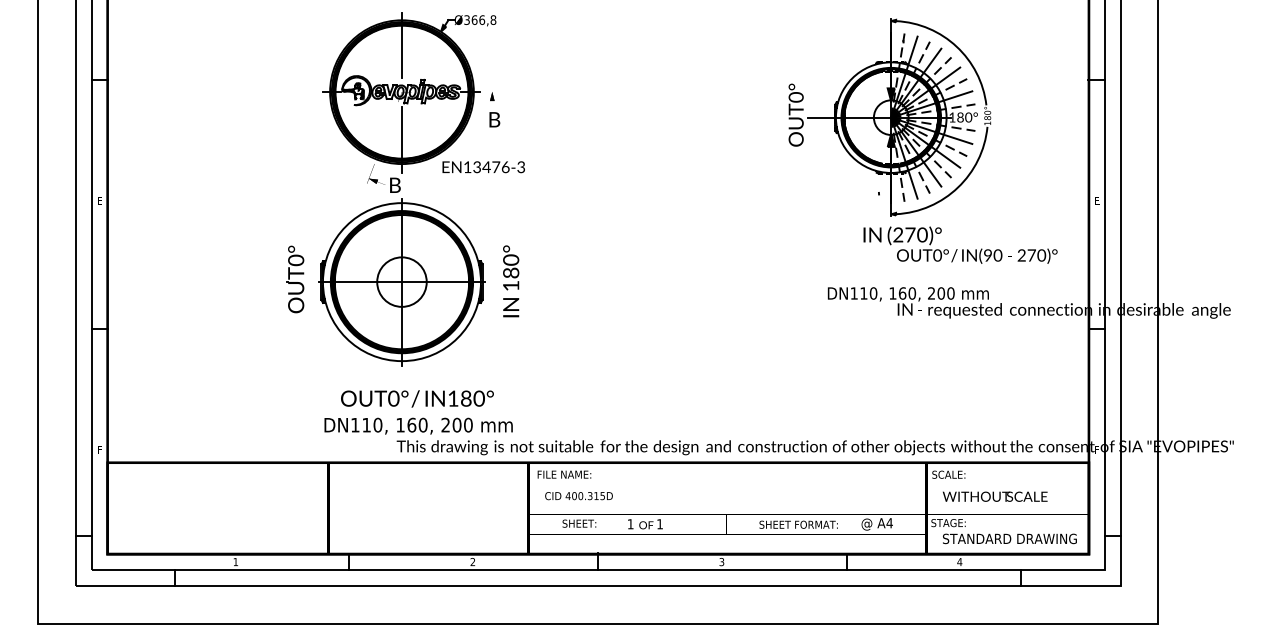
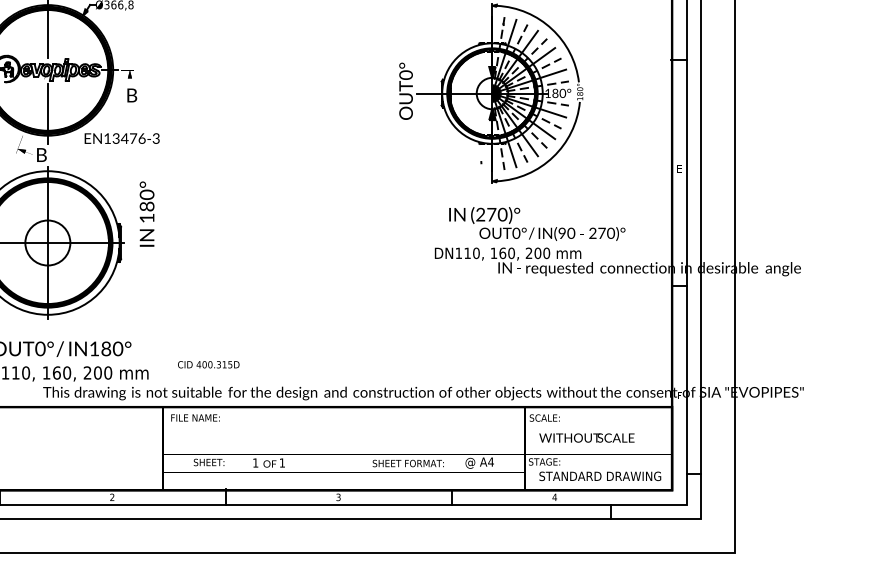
text: (960, 244) -> (537, 223), moved
text: (511, 281) -> (147, 214), moved
text: (578, 496) -> (208, 365), moved

